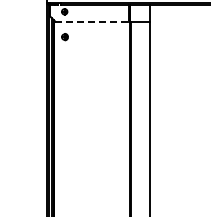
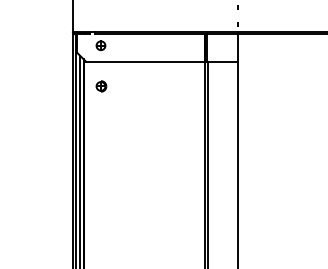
line: (92, 21) -> (145, 61), dashed -> solid

